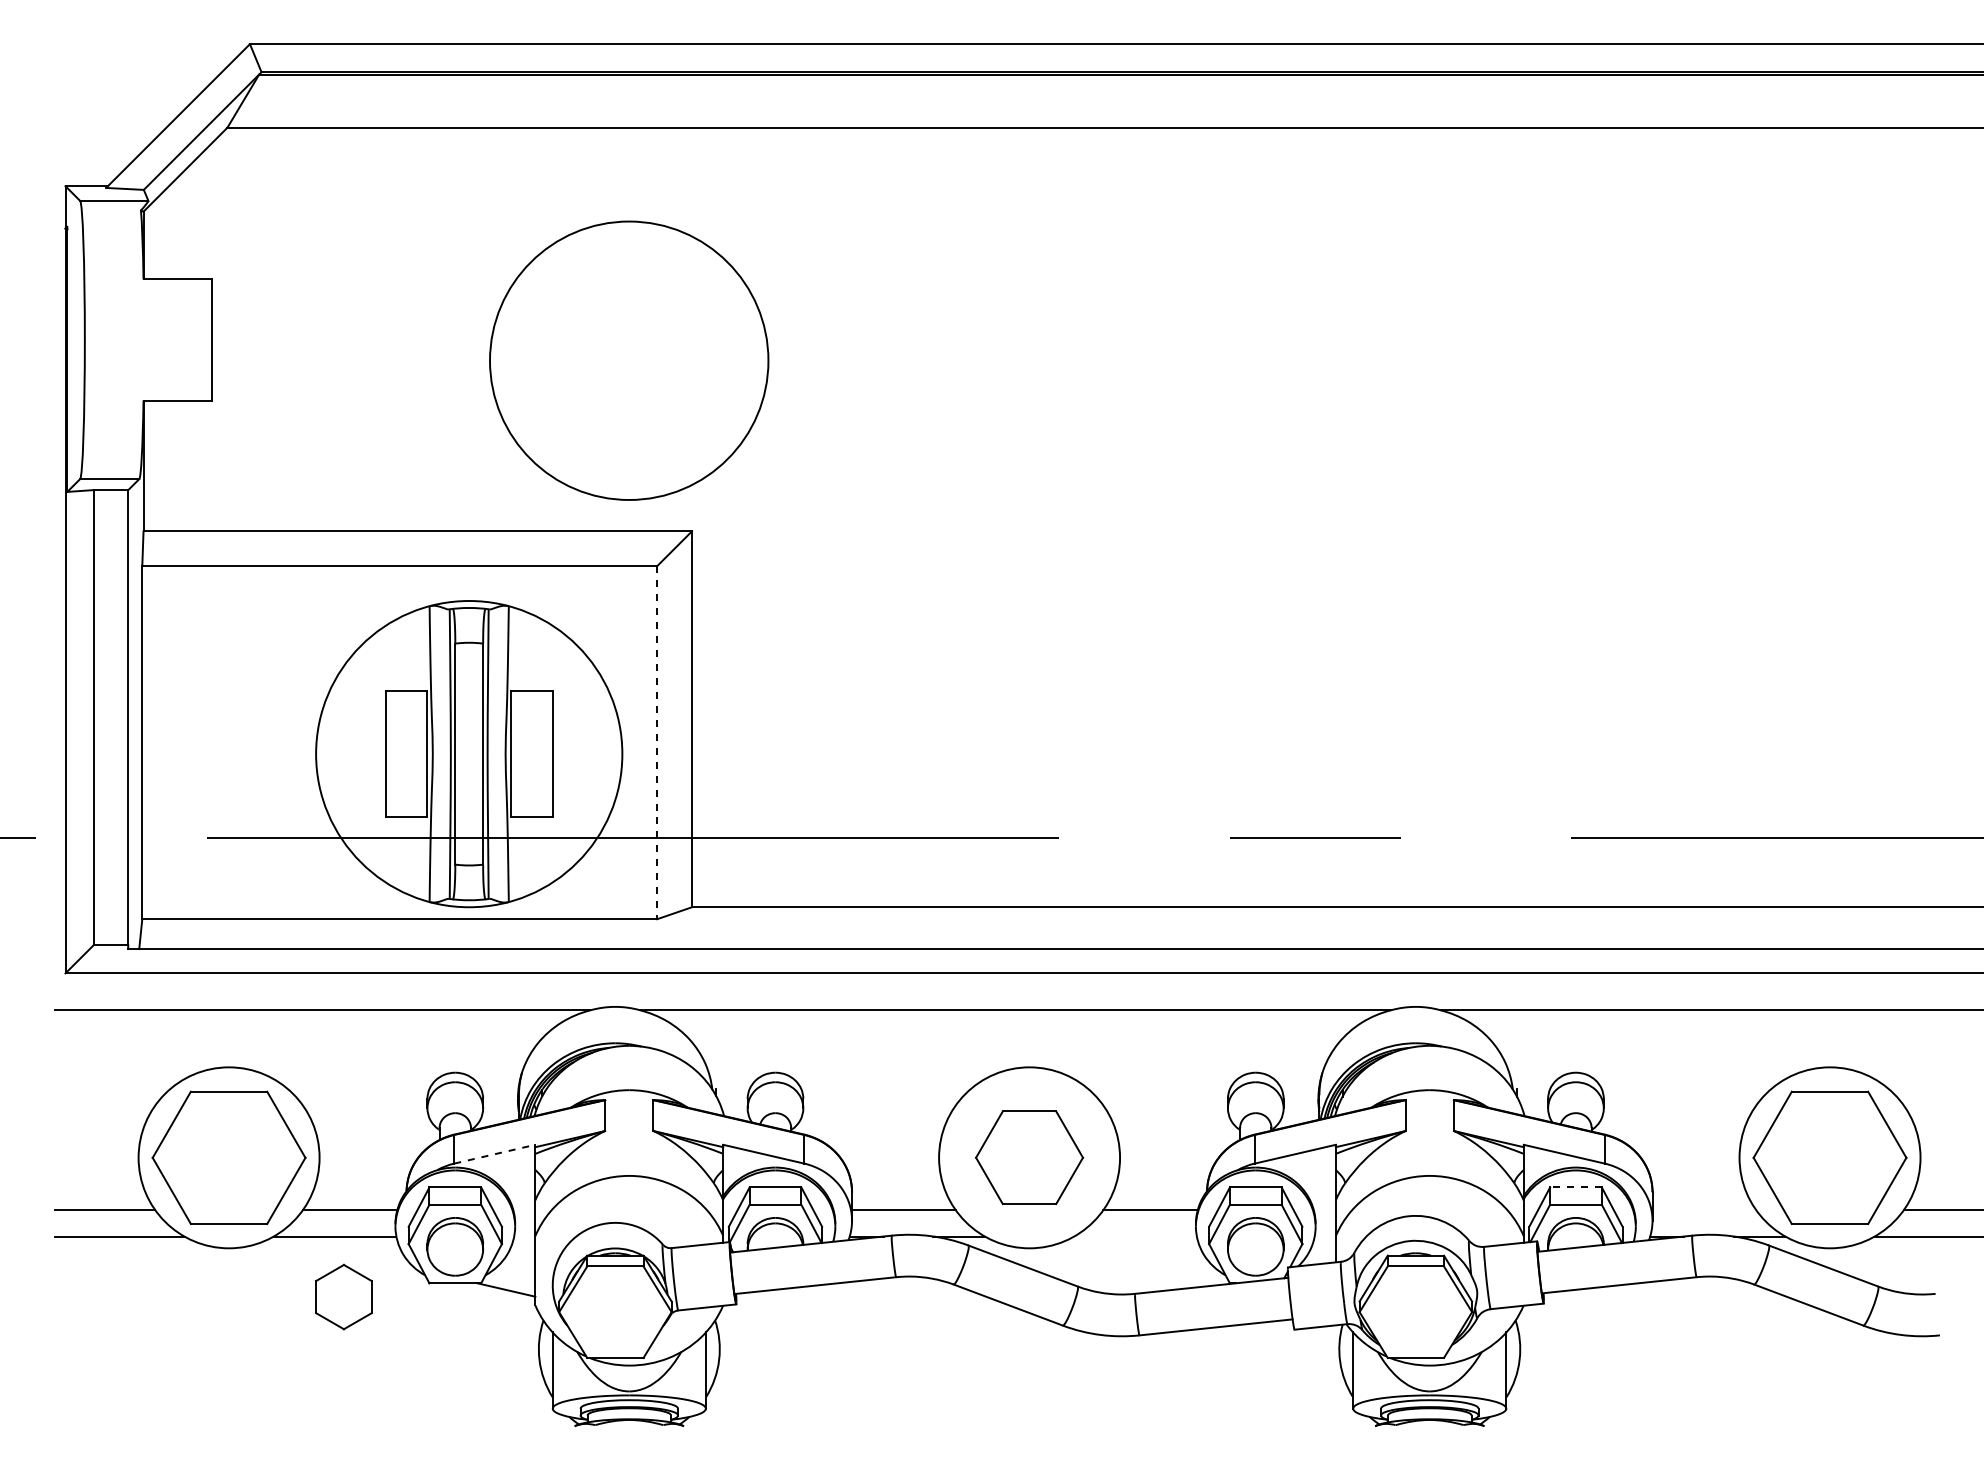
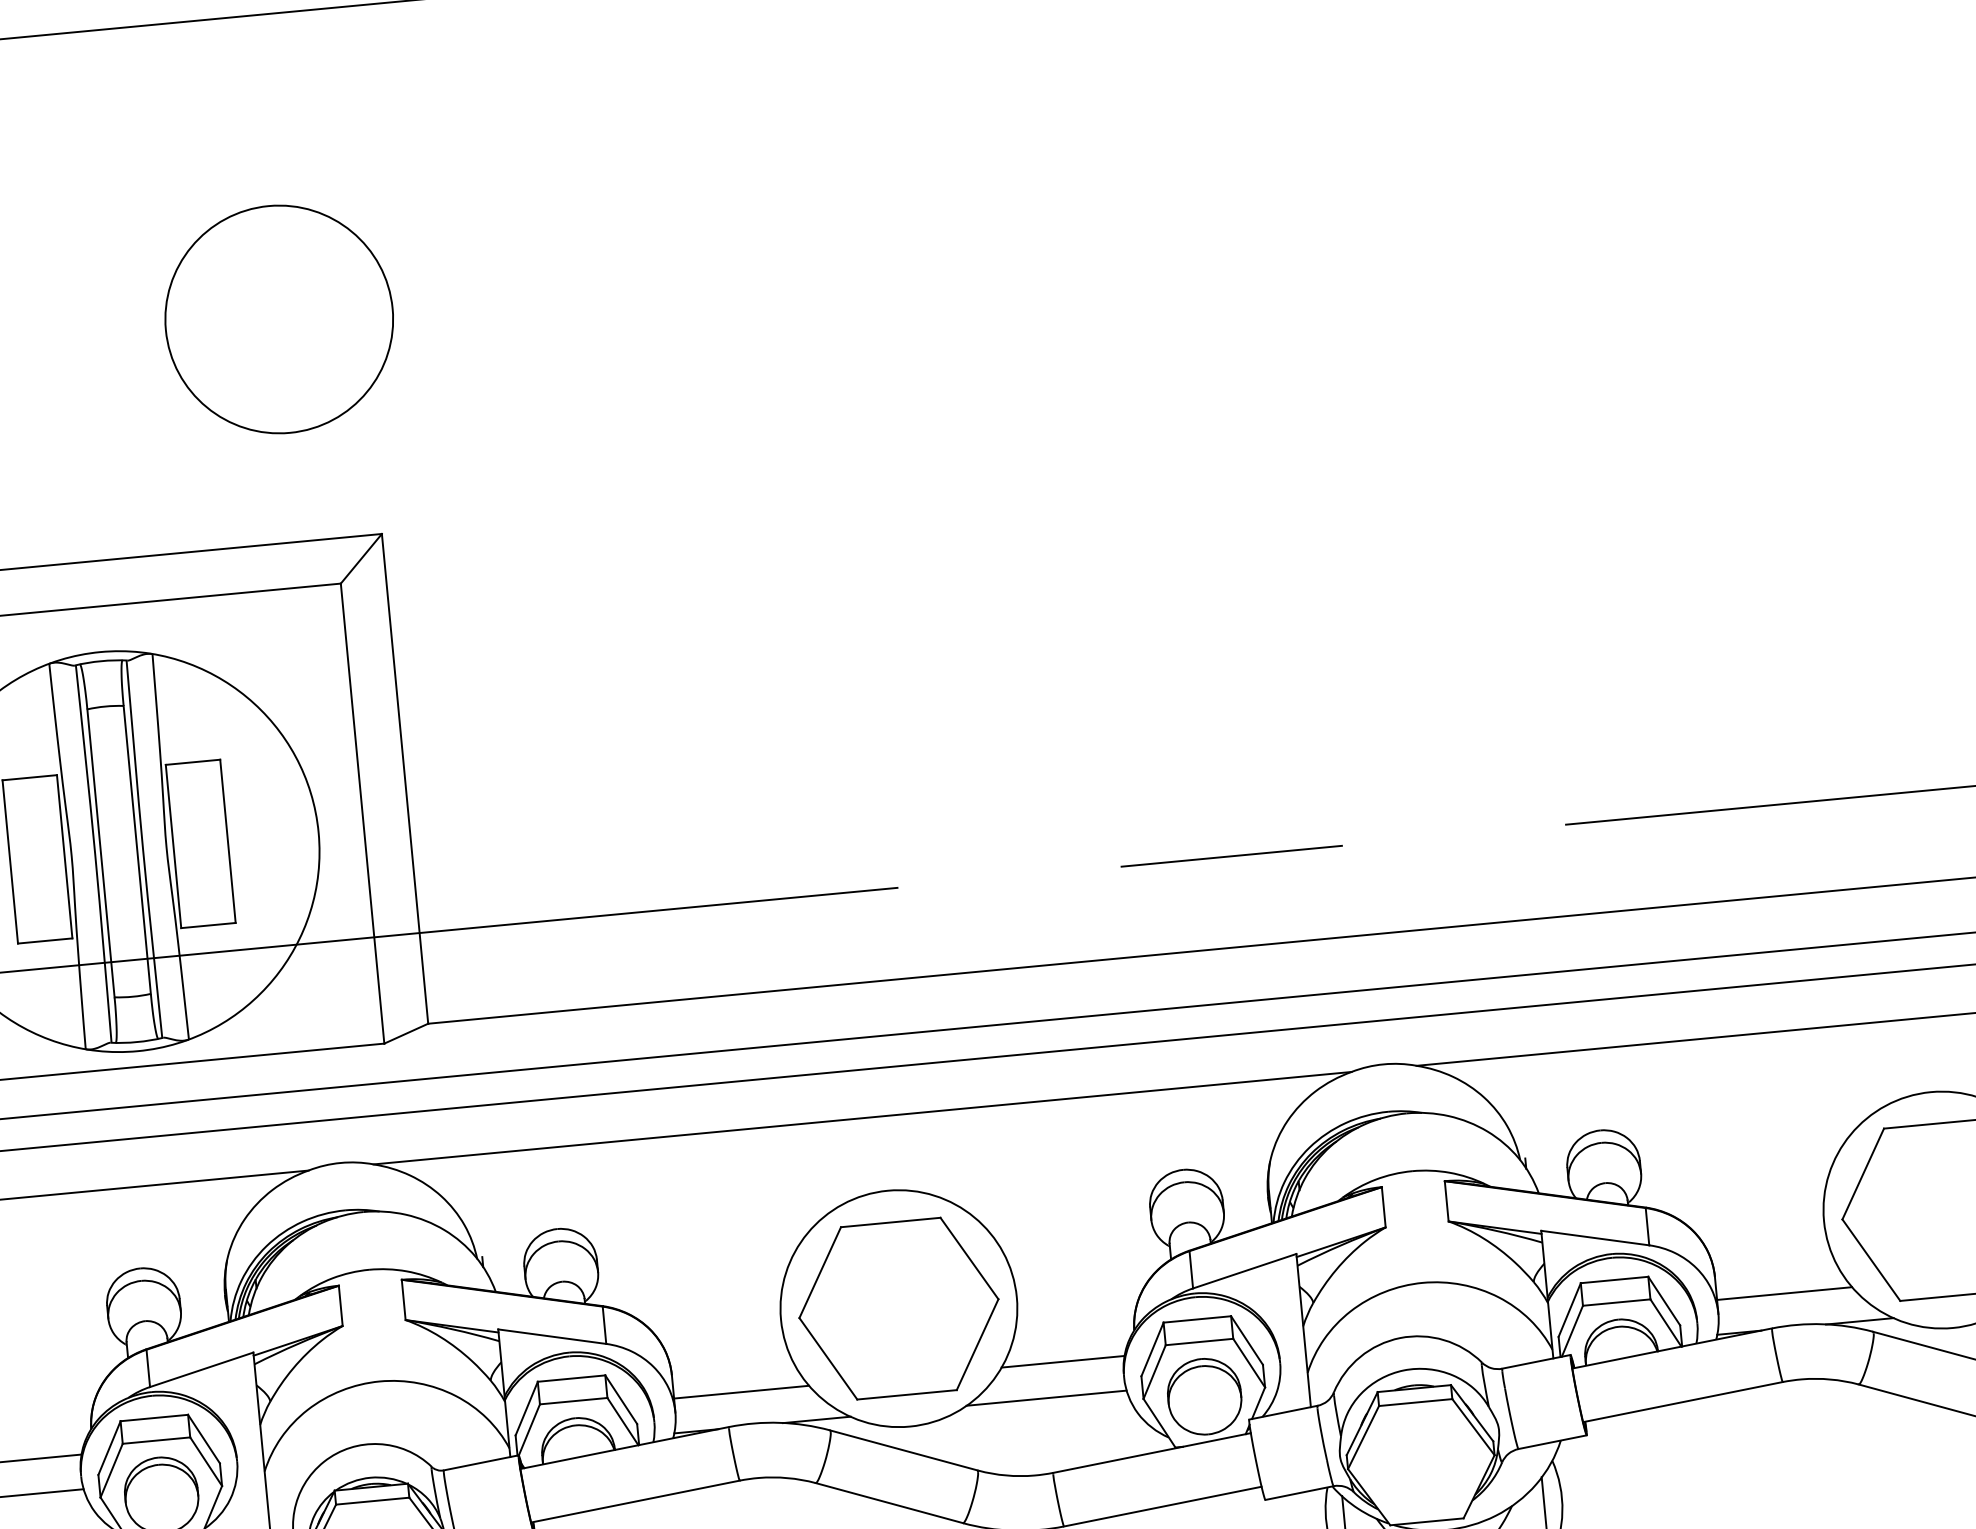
circle: (629, 360) -> (279, 319), size x0.62
line: (657, 742) -> (362, 813), dashed -> solid
line: (494, 1154) -> (201, 1370), dashed -> solid
part: (1029, 1157) -> (898, 1308), size x1.43
line: (1575, 1187) -> (1613, 1280), dashed -> solid
line: (1704, 1210) -> (1784, 1294), added
line: (1135, 1236) -> (1046, 1398), added

